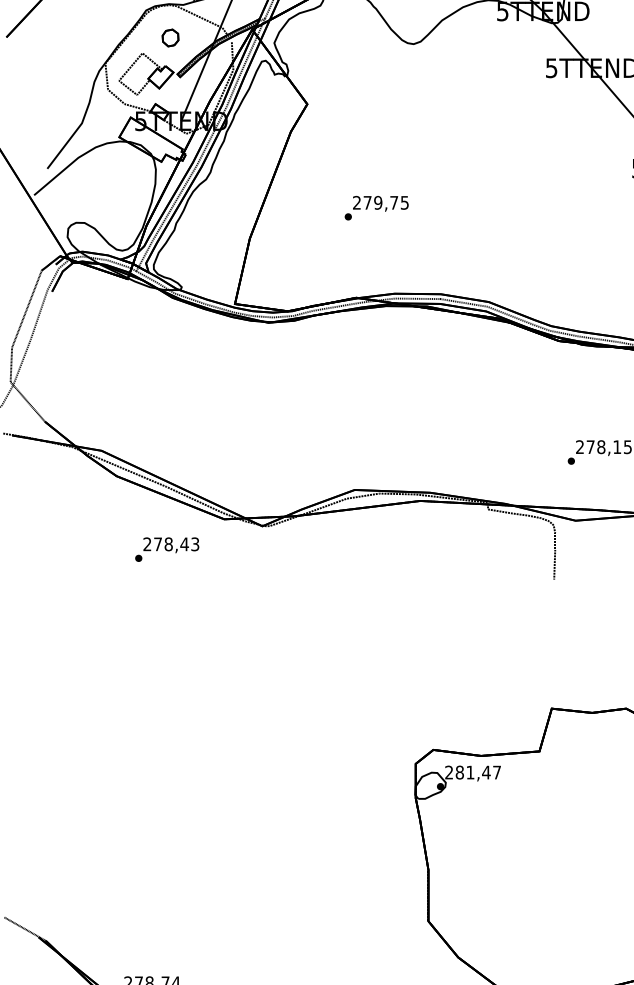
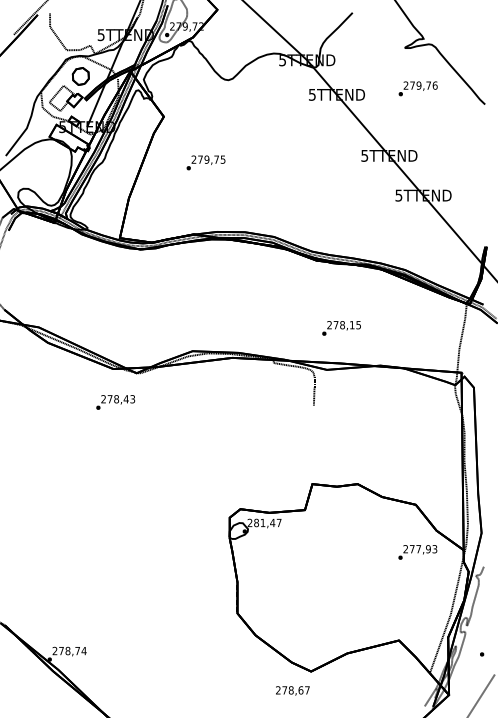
part: (170, 38) -> (80, 76), size x1.67
text: (375, 207) -> (205, 162), moved
text: (166, 549) -> (115, 402), moved

